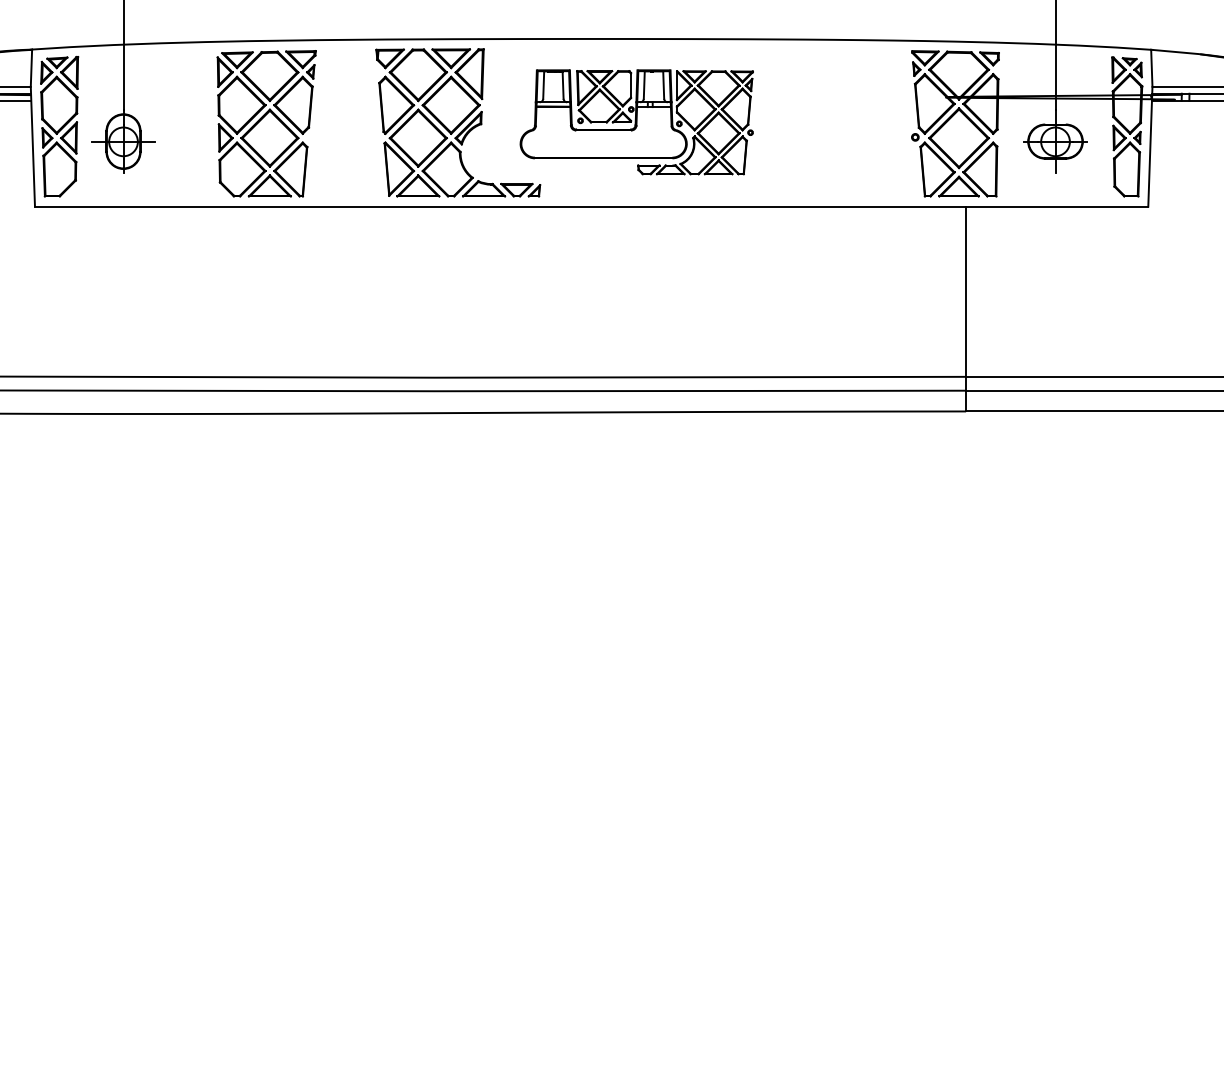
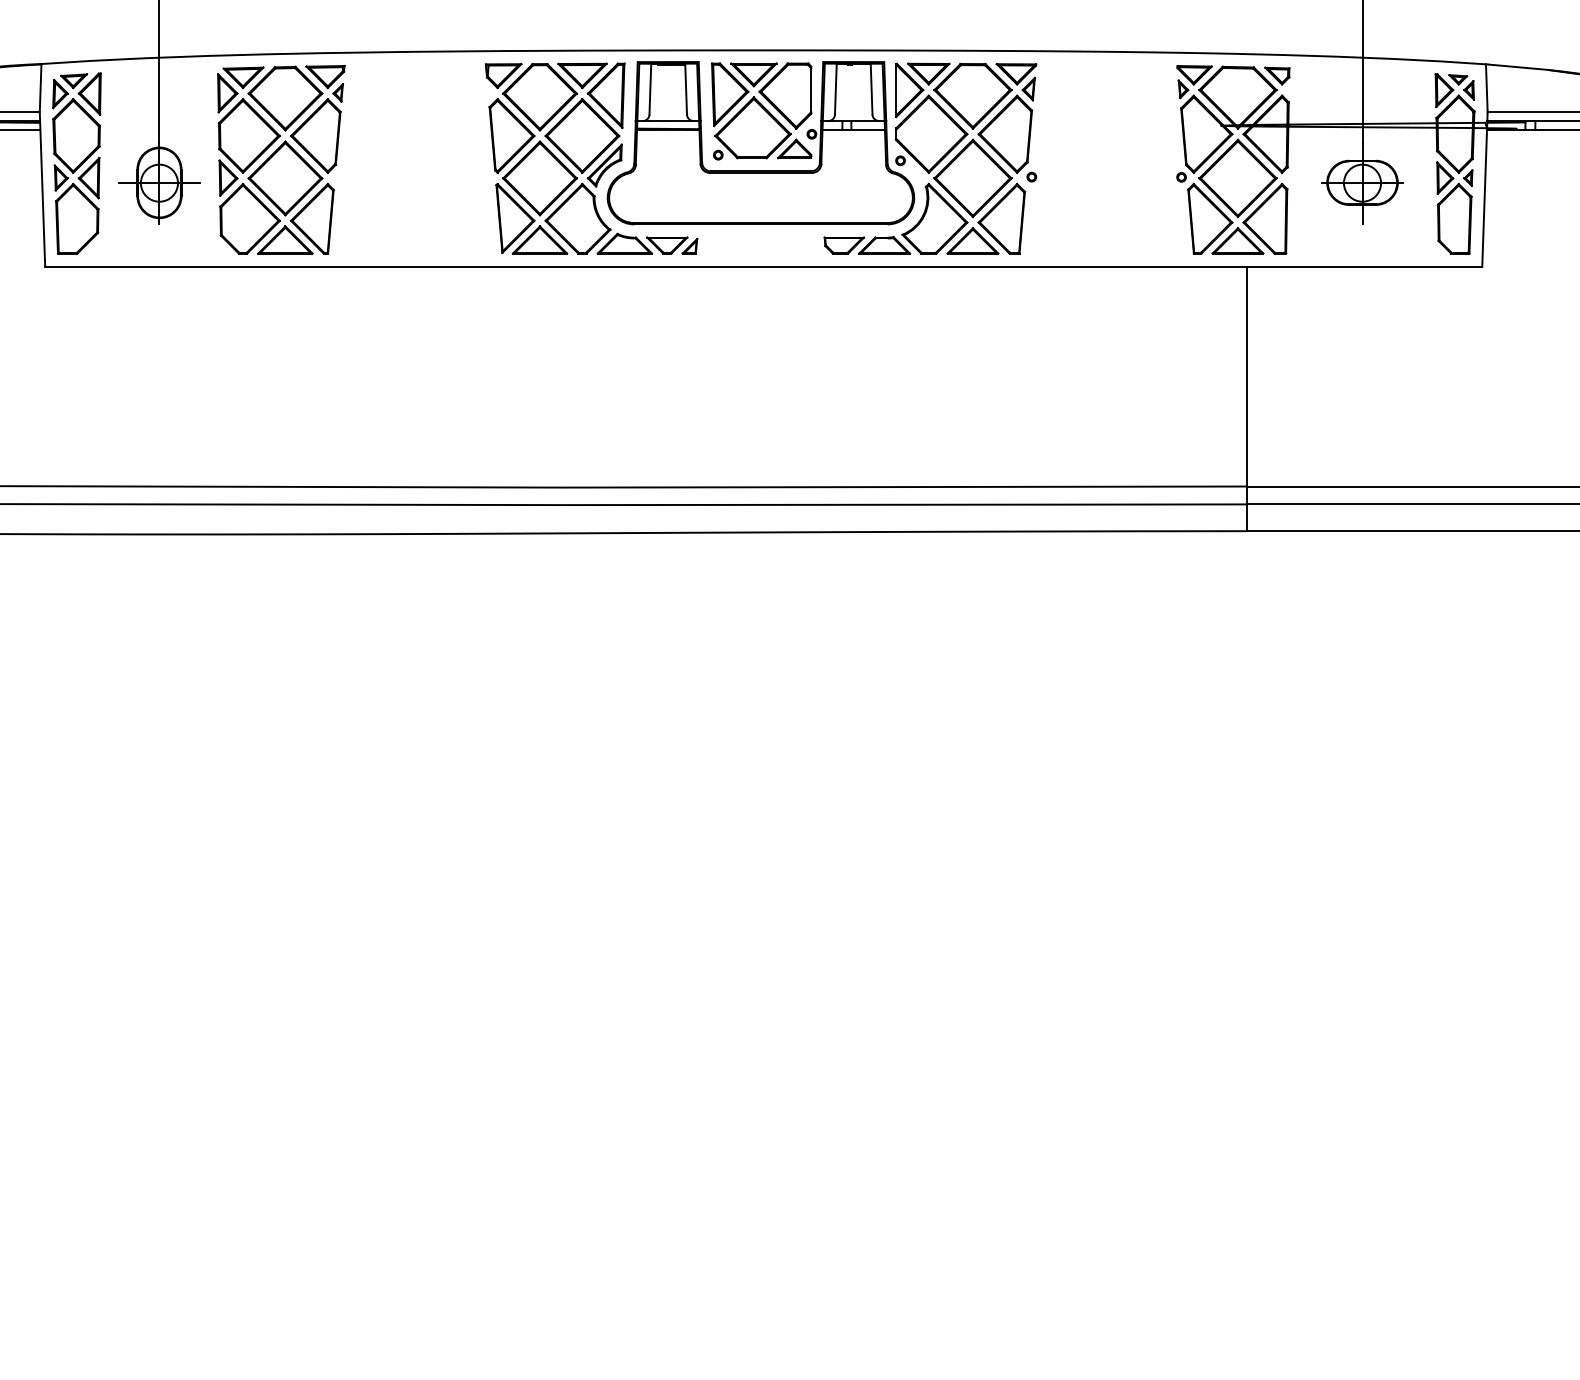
part: (636, 121) -> (821, 157), size x1.43
part: (266, 123) -> (281, 159), moved

